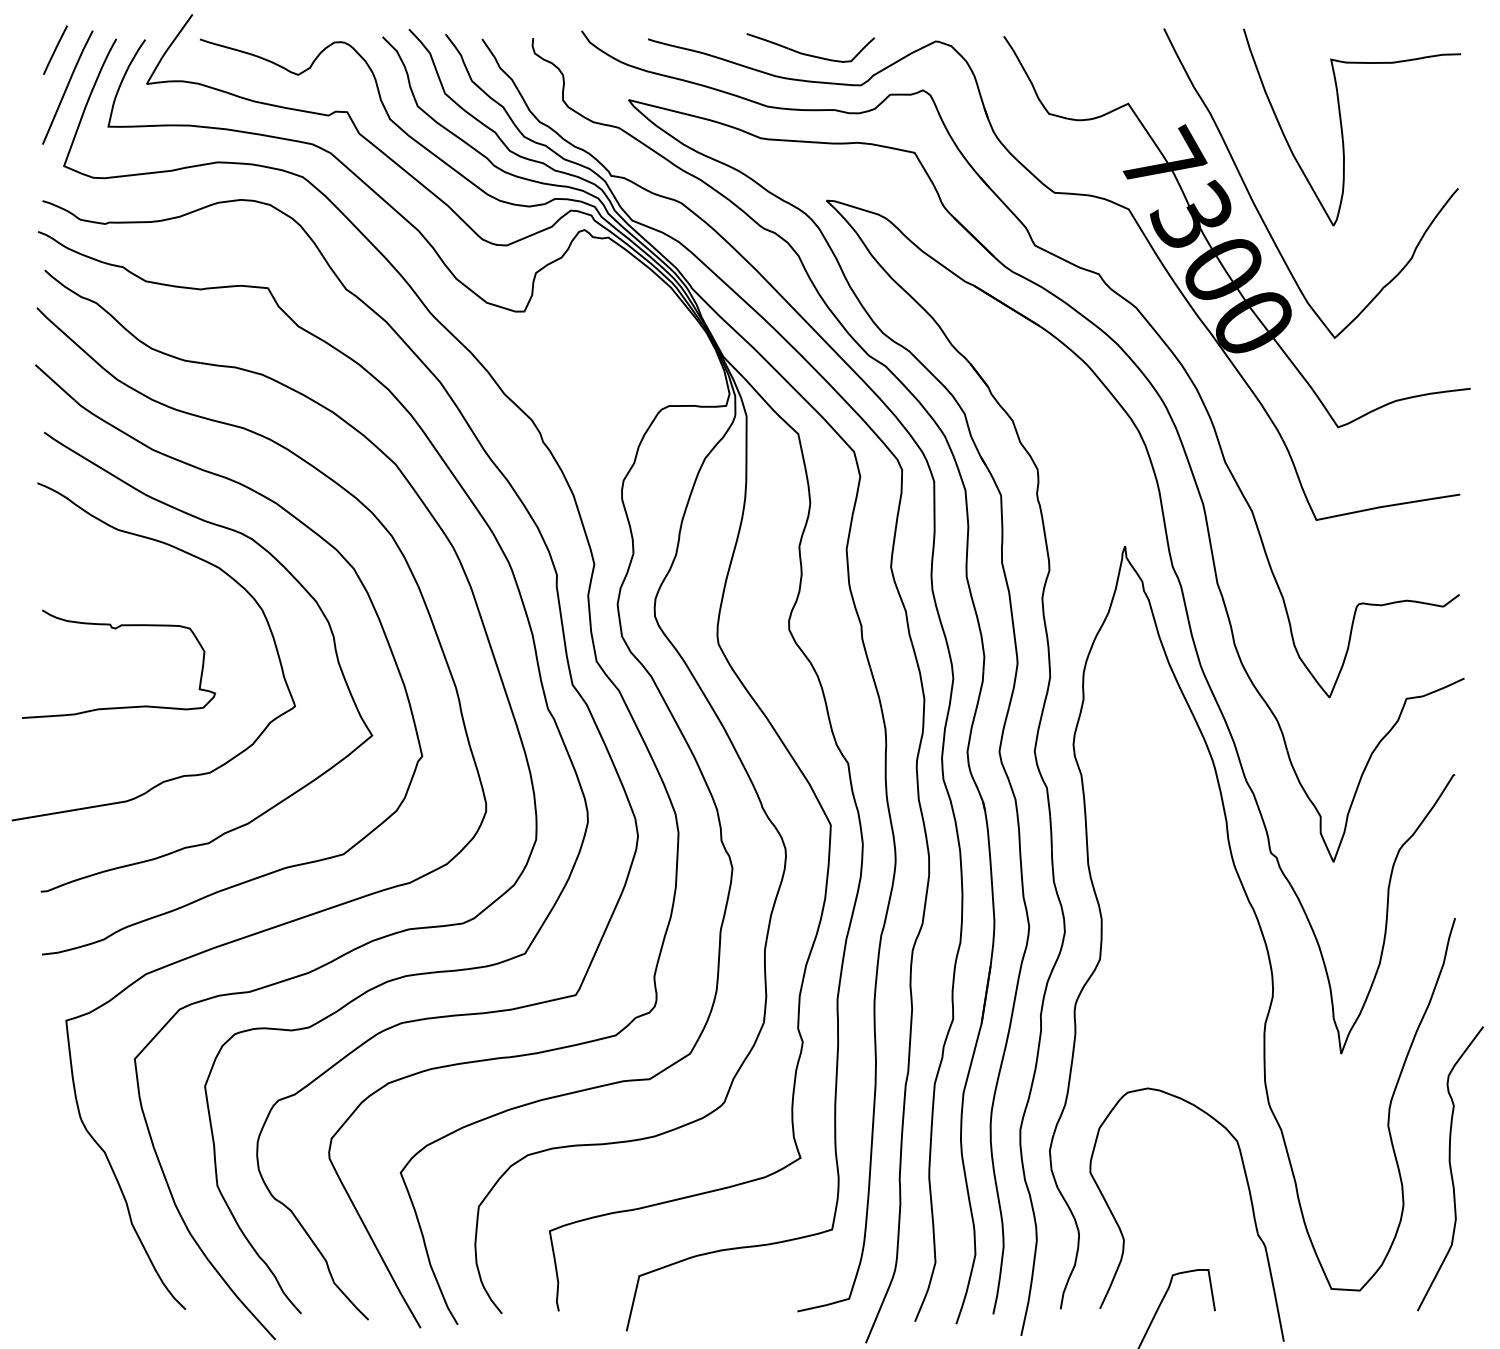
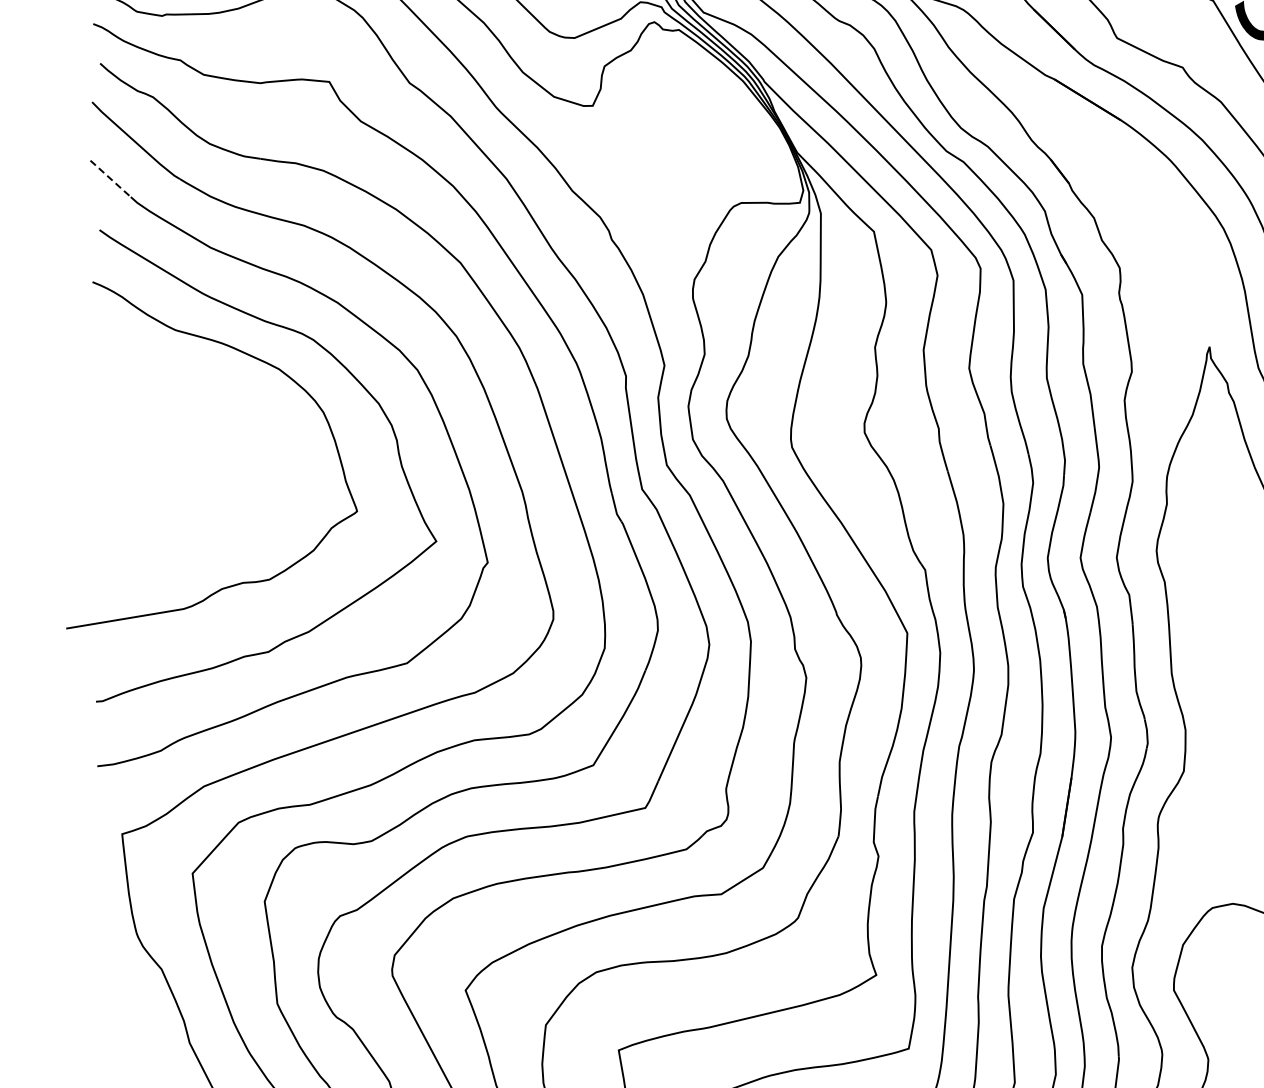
line: (55, 383) -> (111, 179), solid -> dashed
curve: (116, 629) -> (173, 432), removed

